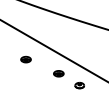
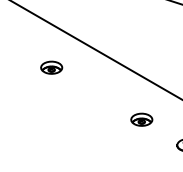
part: (25, 59) -> (50, 67), moved

